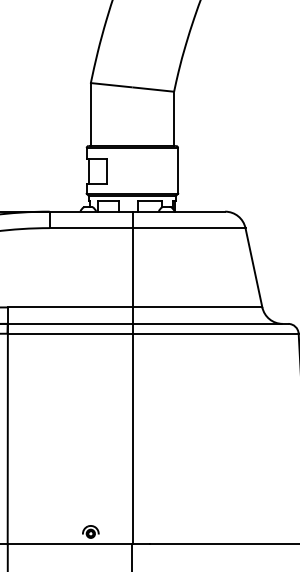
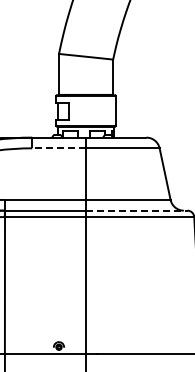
line: (90, 228) -> (58, 148), solid -> dashed
line: (209, 323) -> (136, 210), solid -> dashed

